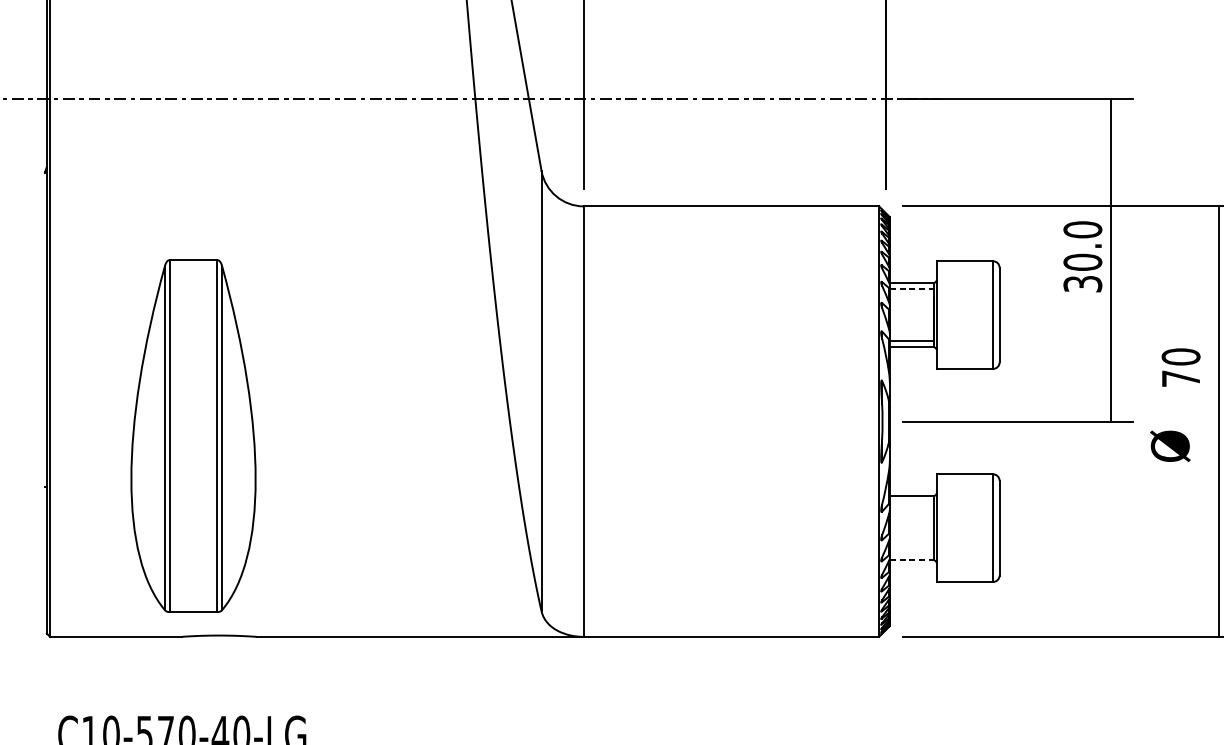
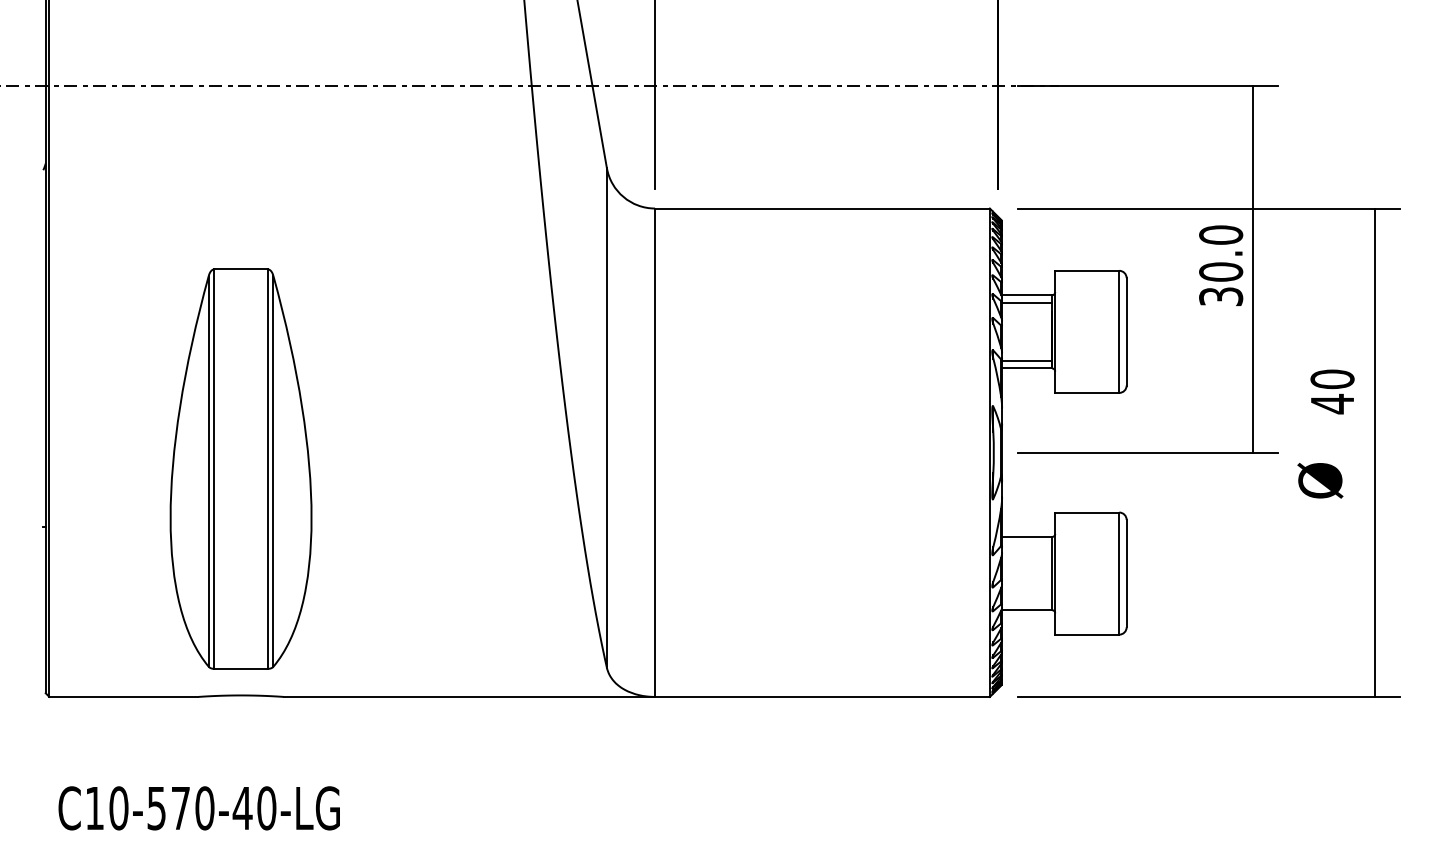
line: (912, 289) -> (1027, 302), dashed -> solid
text: (1181, 378) -> (1332, 403), 70 -> 40
part: (193, 435) -> (240, 468), moved
line: (912, 560) -> (1027, 610), dashed -> solid

